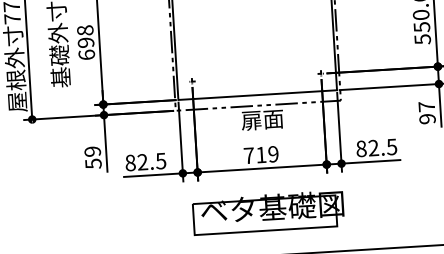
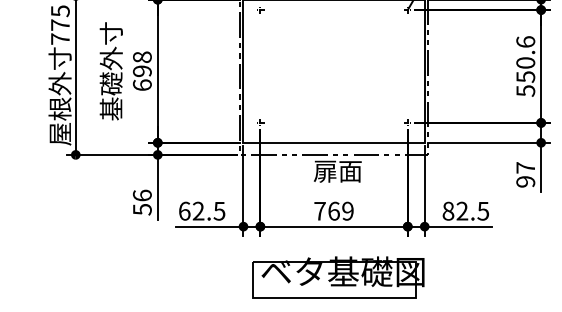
text: (91, 151) -> (141, 195), 59 -> 56
text: (260, 154) -> (333, 210), 719 -> 769
text: (130, 162) -> (184, 210), 82.5 -> 62.5

